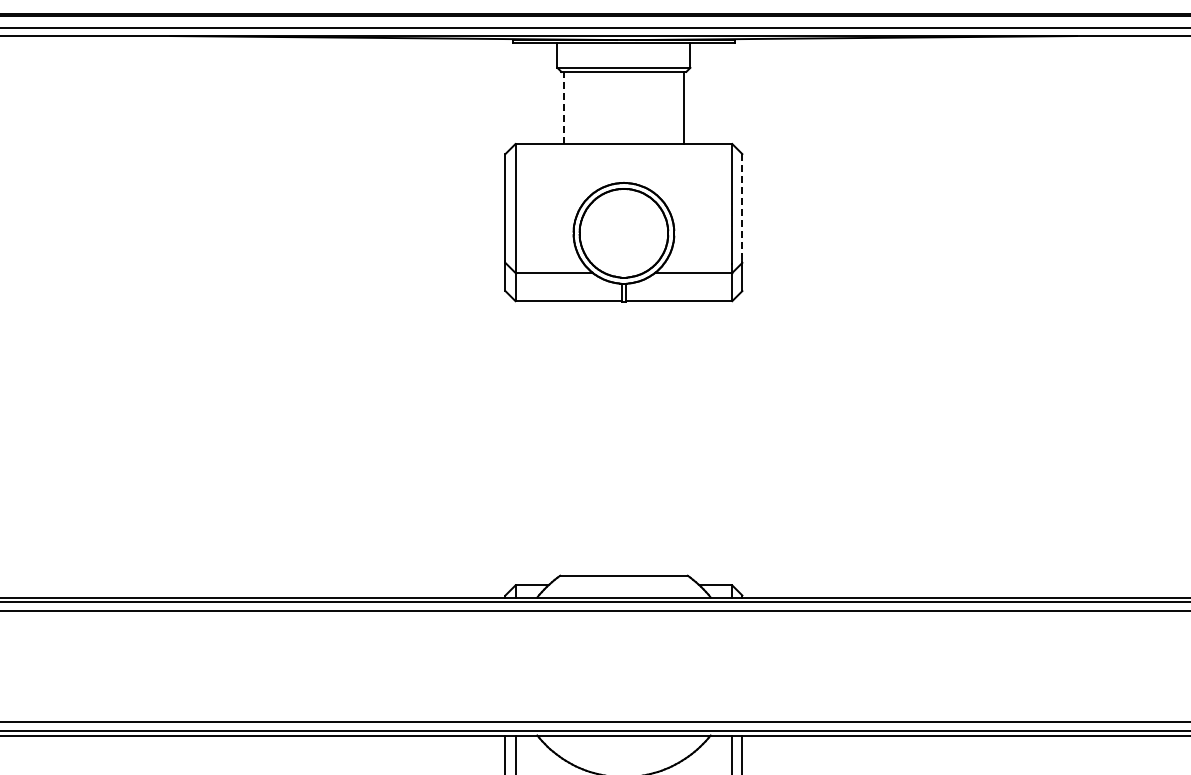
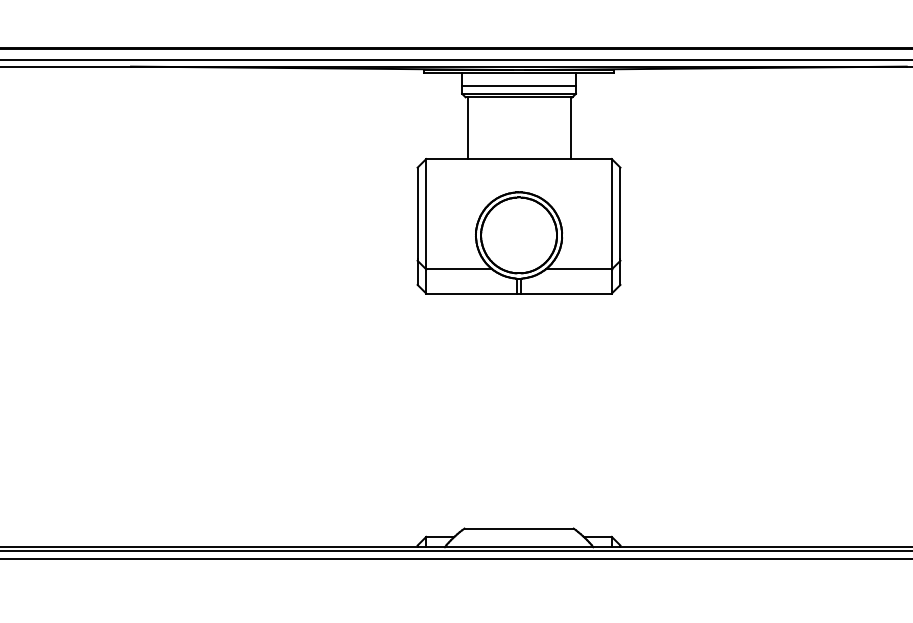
line: (623, 59) -> (518, 86), added
line: (563, 107) -> (467, 127), dashed -> solid
line: (742, 207) -> (620, 213), dashed -> solid

